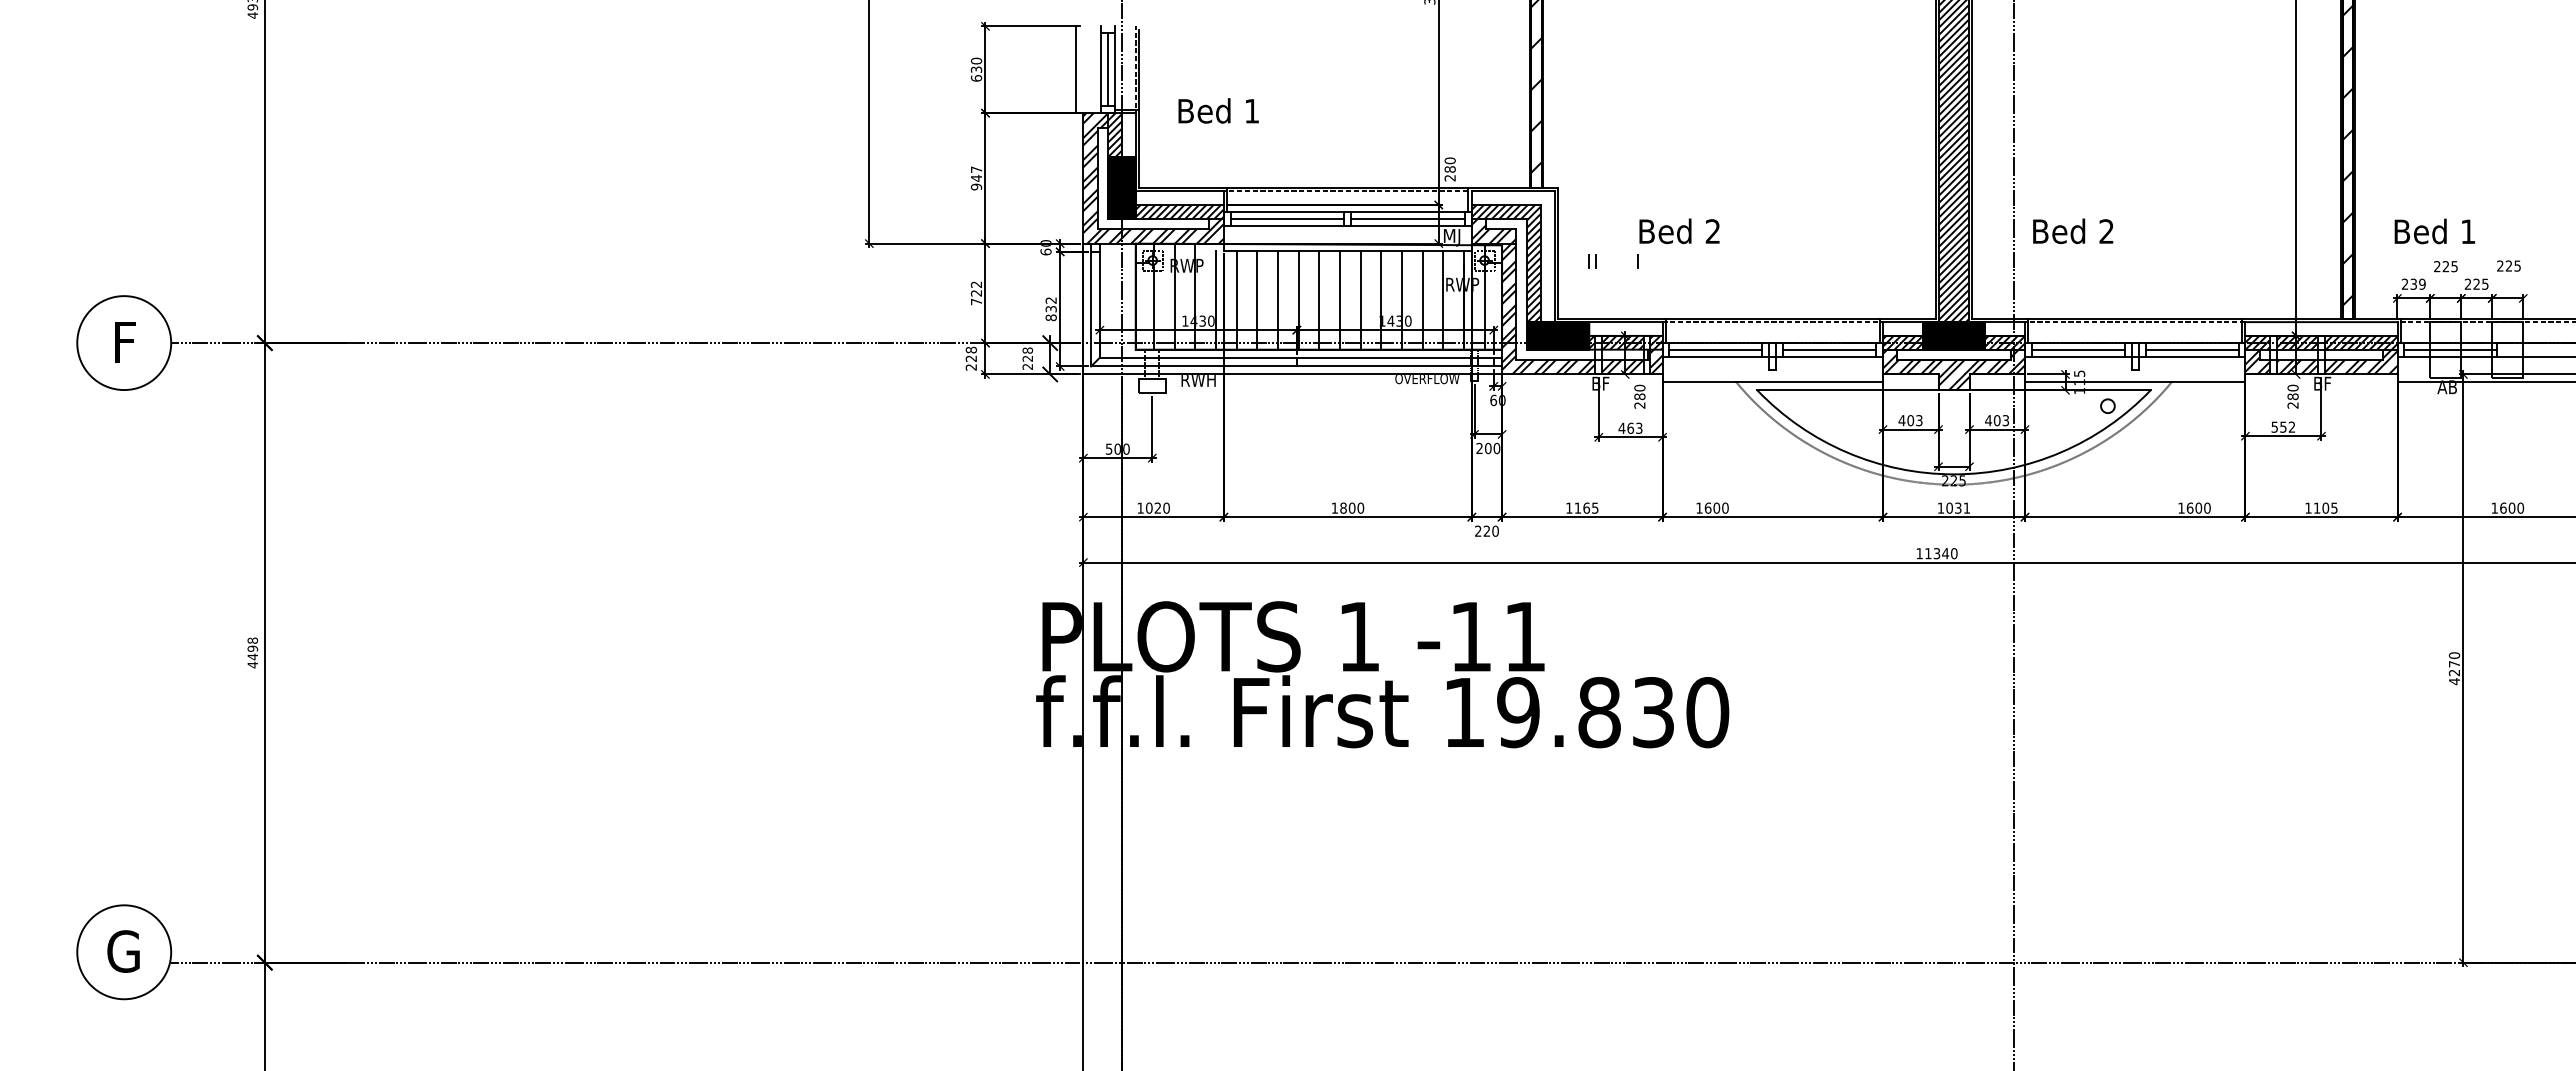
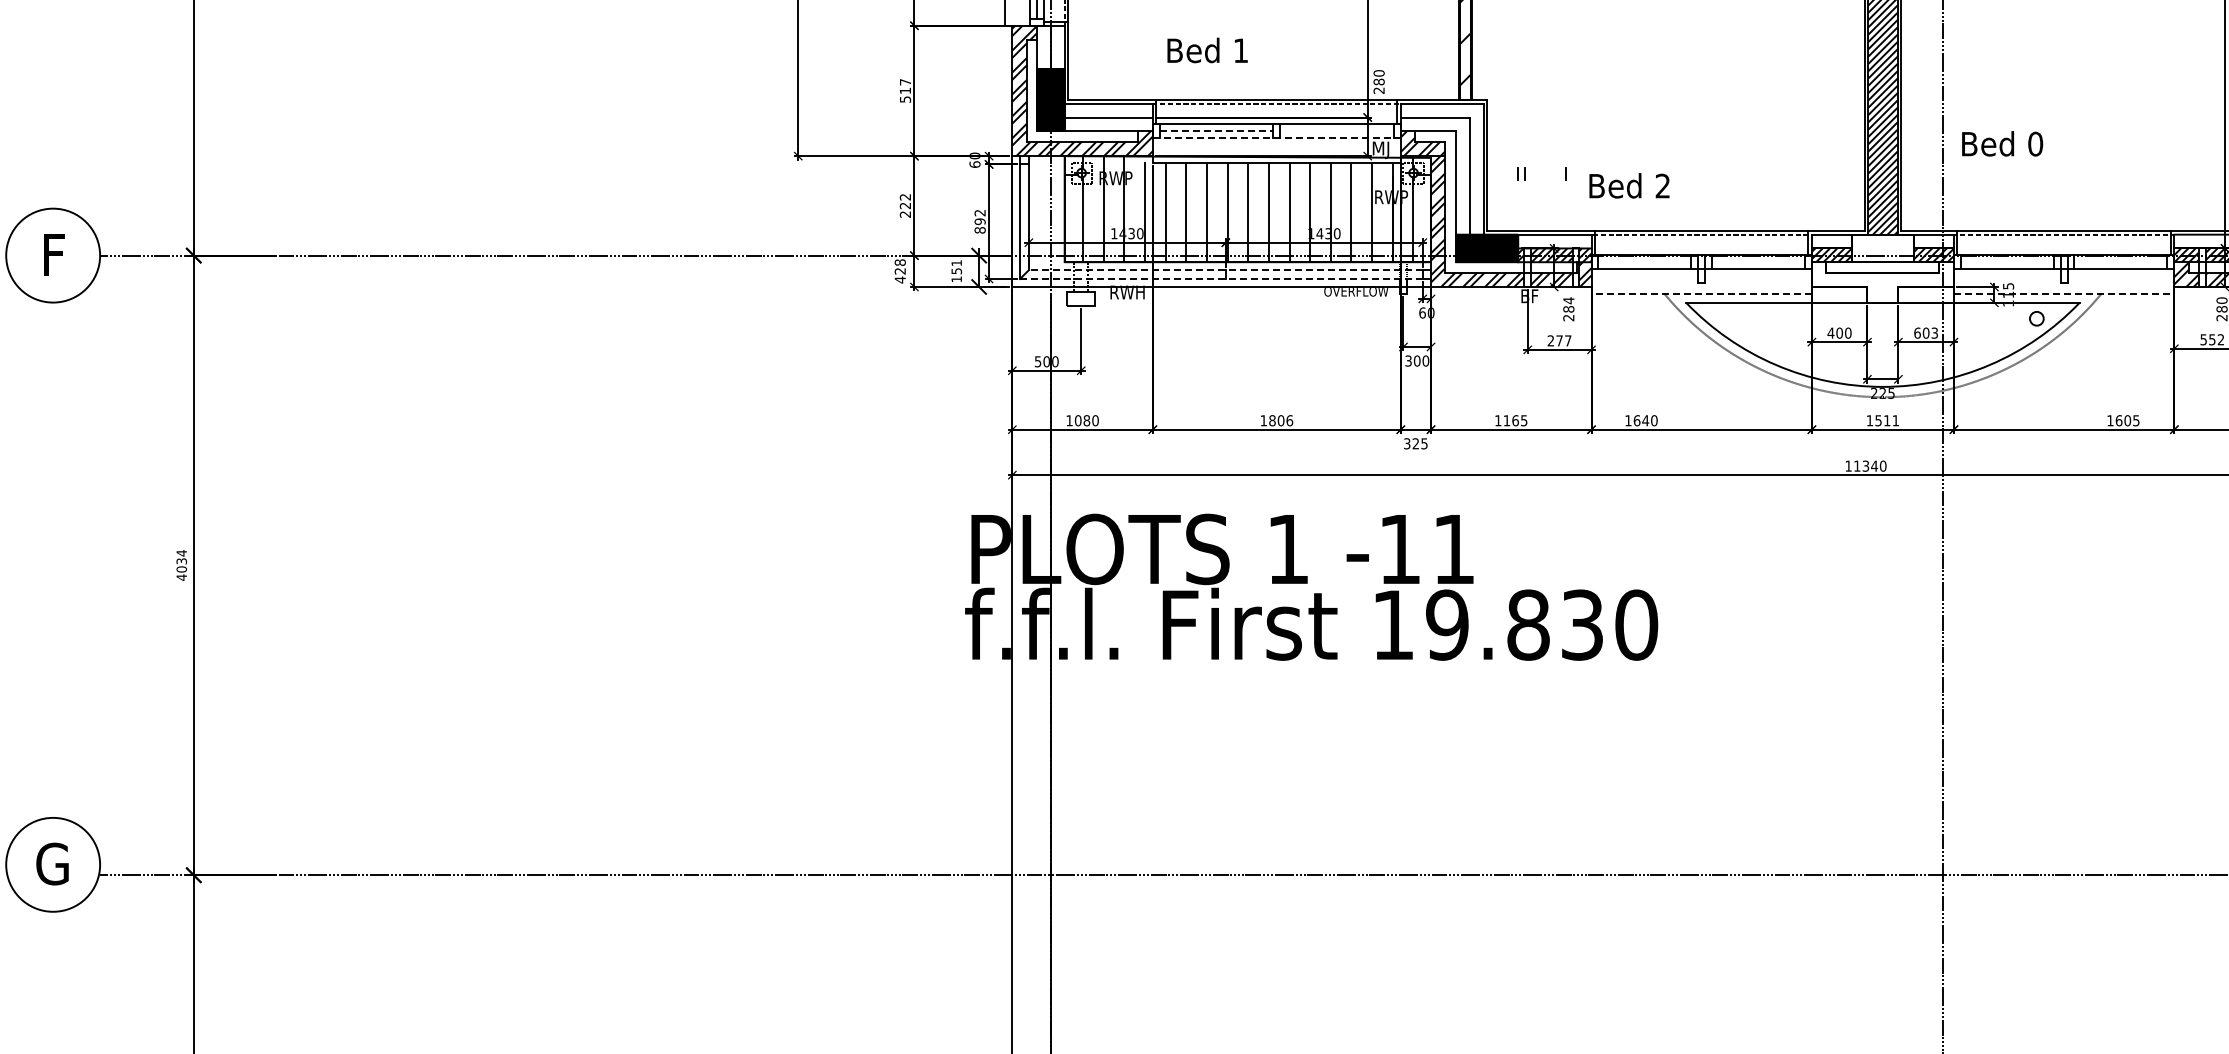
text: (1218, 110) -> (1207, 50), moved
hatch: (1114, 134) -> (1043, 47), removed
text: (975, 182) -> (904, 95), 947 -> 517
hatch: (1179, 211) -> (1108, 124), removed
line: (1287, 218) -> (1216, 131), solid -> dashed
line: (1407, 218) -> (1336, 131), removed
line: (1347, 225) -> (1276, 138), solid -> dashed
text: (1679, 230) -> (1629, 185), moved
text: (2106, 231) -> (2035, 144), 2 -> 0
hatch: (1506, 263) -> (1435, 176), removed
text: (975, 301) -> (904, 214), 722 -> 222
text: (1050, 308) -> (979, 221), 832 -> 892
fill: (1953, 335) -> (1882, 248), removed
line: (1715, 349) -> (1644, 262), removed
line: (1829, 349) -> (1758, 262), removed
line: (2077, 349) -> (2006, 262), removed
line: (2191, 349) -> (2120, 262), removed
line: (1296, 357) -> (1225, 270), solid -> dashed
text: (1027, 358) -> (956, 271), 228 -> 151
text: (970, 366) -> (899, 279), 228 -> 428
line: (1291, 366) -> (1220, 279), solid -> dashed
hatch: (1953, 369) -> (1882, 282), removed
line: (1772, 381) -> (1701, 294), solid -> dashed
line: (2135, 381) -> (2064, 294), solid -> dashed
text: (1639, 387) -> (1568, 300), 280 -> 284
text: (1919, 420) -> (1848, 333), 403 -> 400
text: (1988, 420) -> (1917, 333), 403 -> 603
text: (1630, 427) -> (1559, 340), 463 -> 277
text: (1479, 448) -> (1408, 361), 200 -> 300
text: (1157, 507) -> (1086, 420), 1020 -> 1080
text: (1360, 507) -> (1289, 420), 1800 -> 1806
text: (1716, 507) -> (1645, 420), 1600 -> 1640
text: (1953, 507) -> (1882, 420), 1031 -> 1511
text: (2207, 507) -> (2136, 420), 1600 -> 1605
text: (1486, 530) -> (1415, 443), 220 -> 325
text: (252, 648) -> (181, 561), 4498 -> 4034

